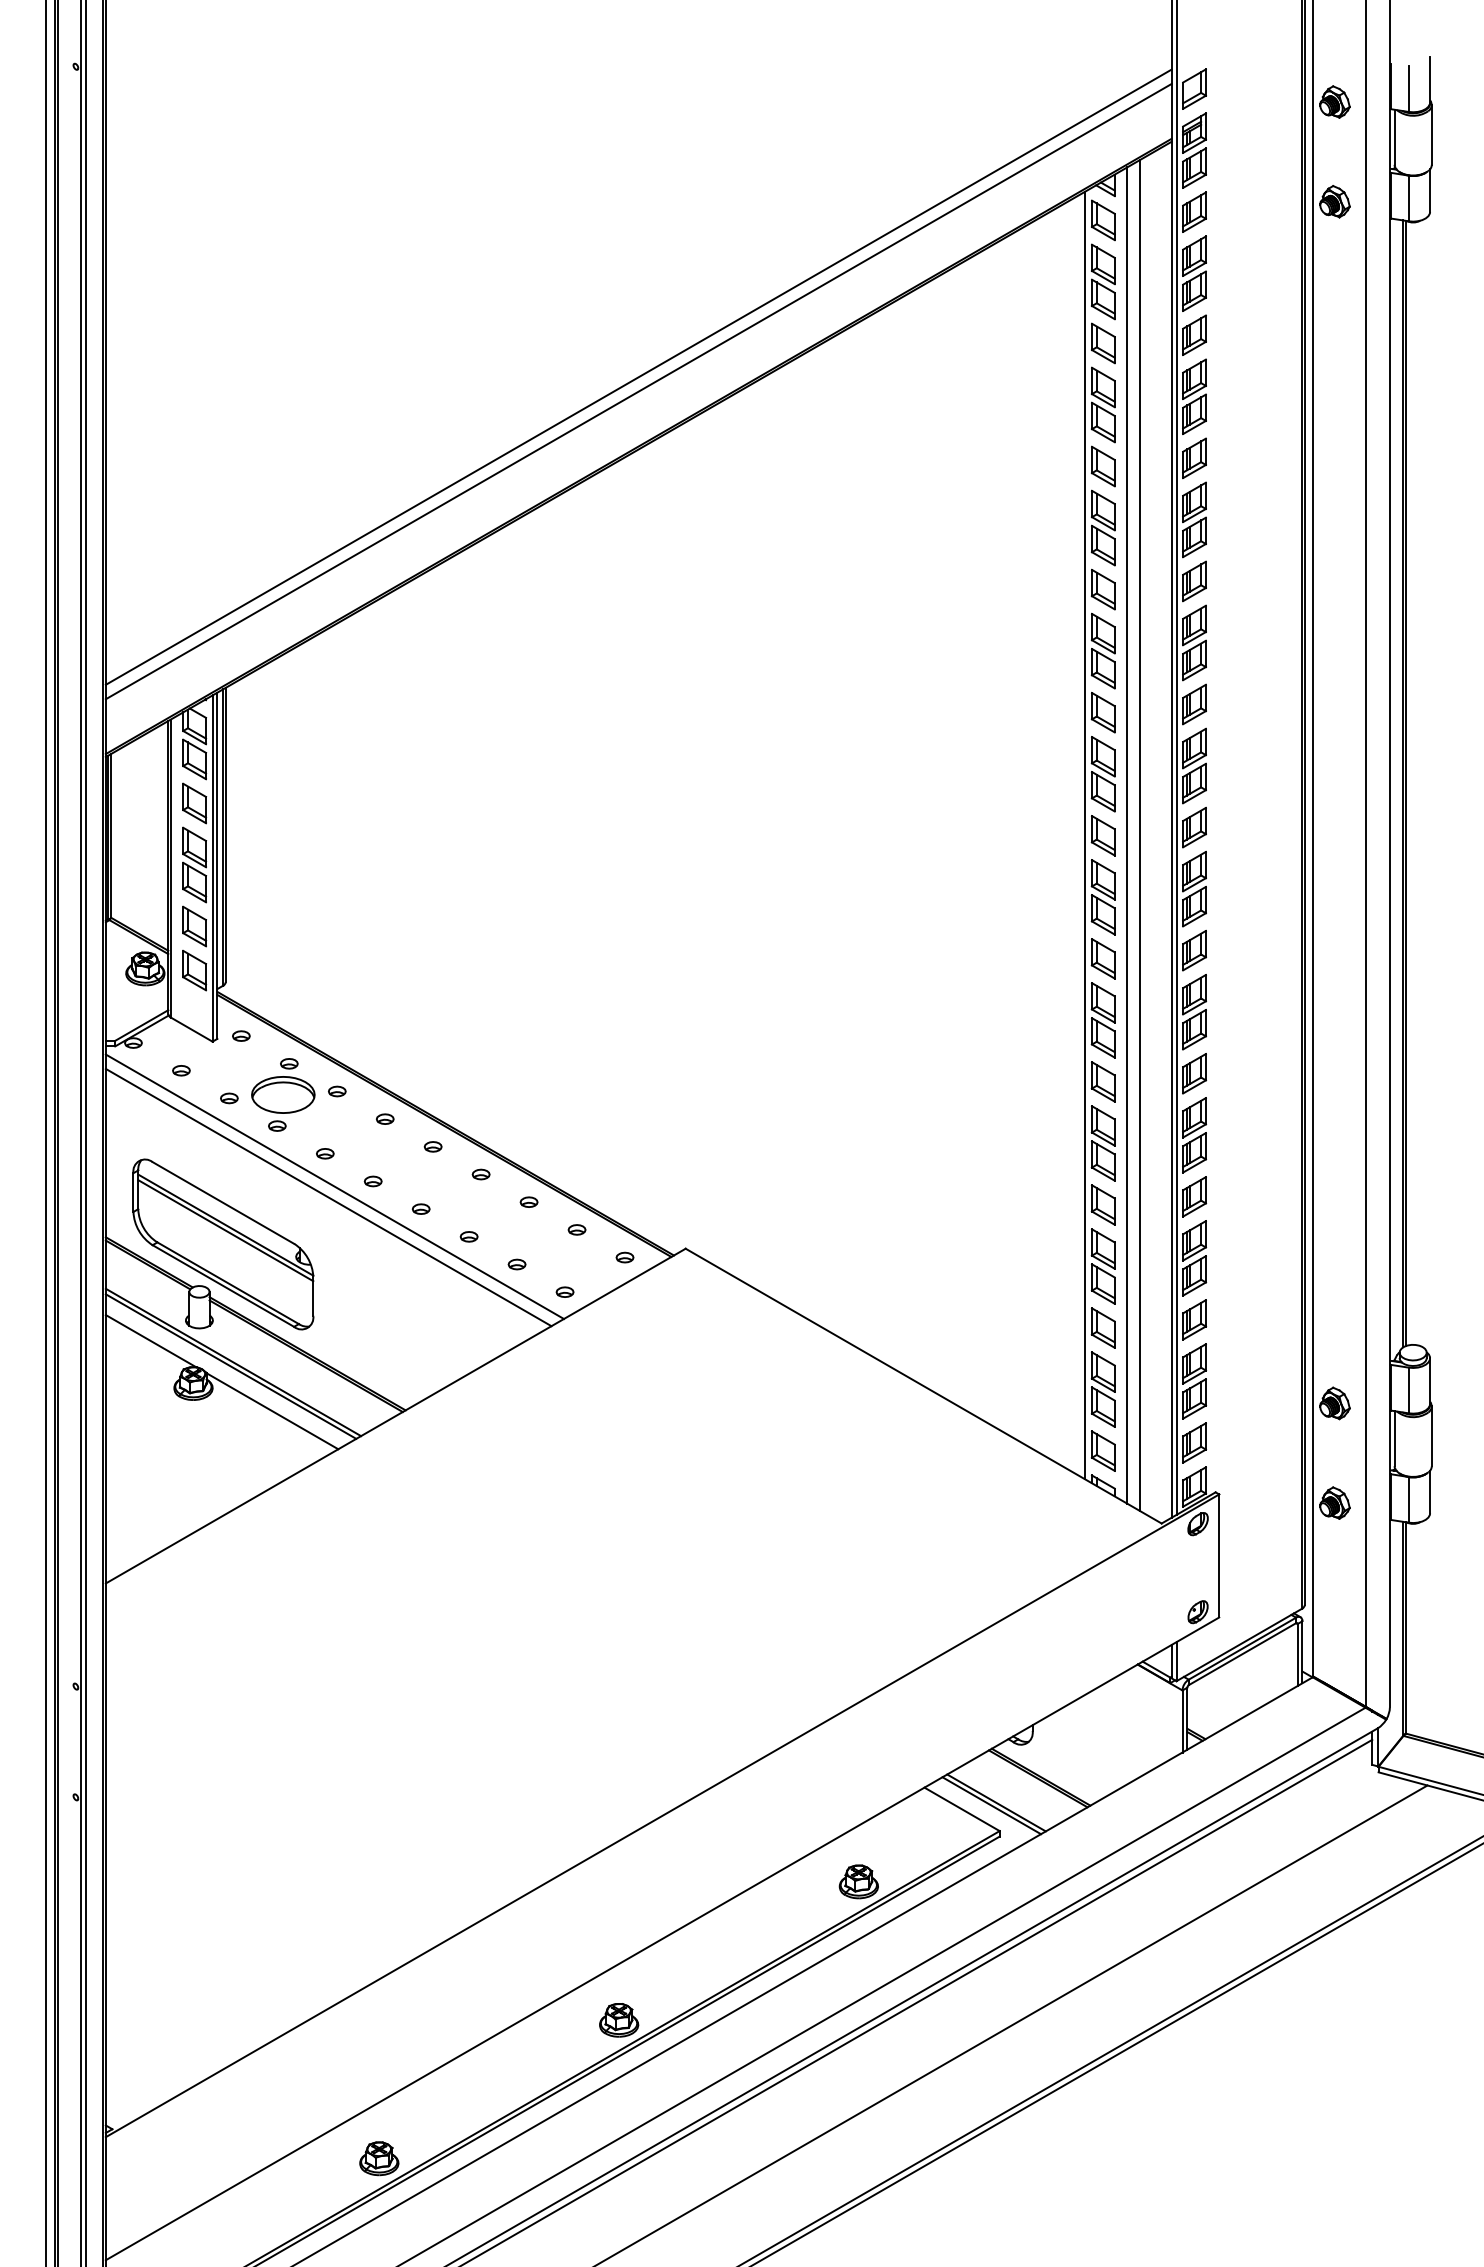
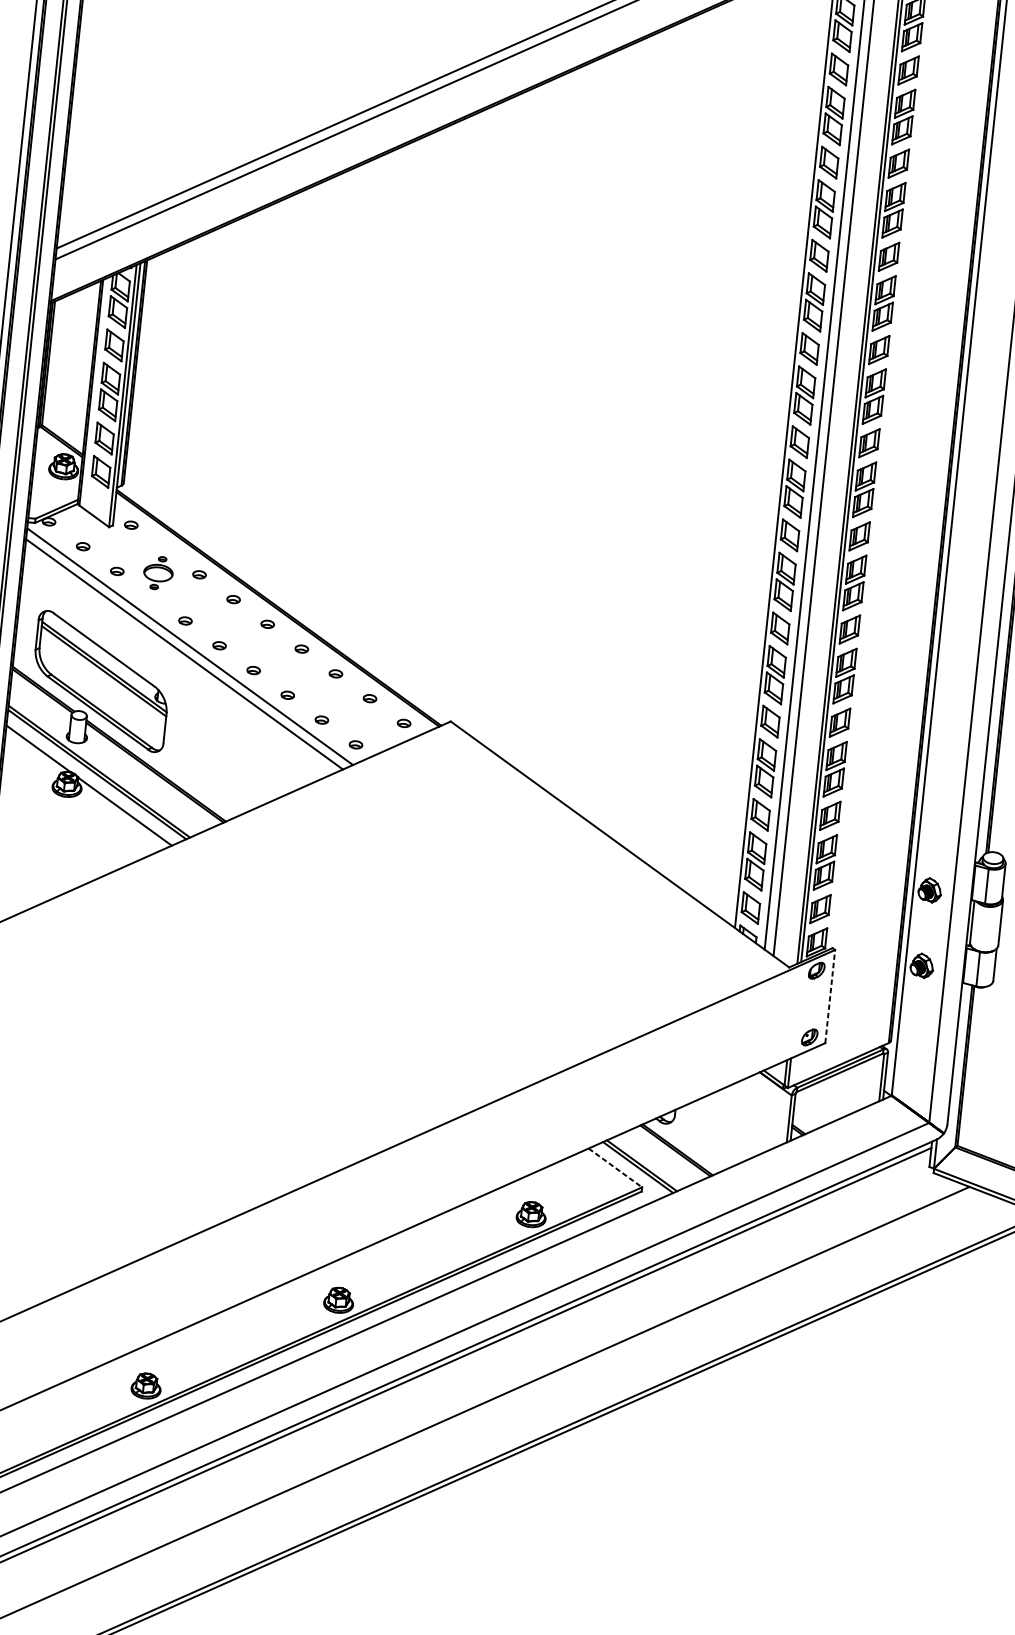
part: (283, 1094) -> (158, 572), size x0.6
line: (1219, 1555) -> (830, 996), solid -> dashed
line: (962, 1809) -> (615, 1168), solid -> dashed

